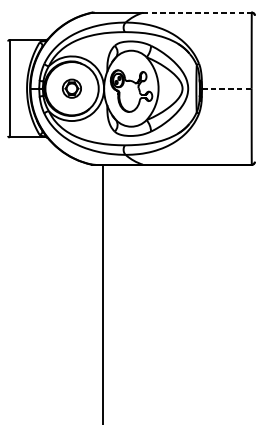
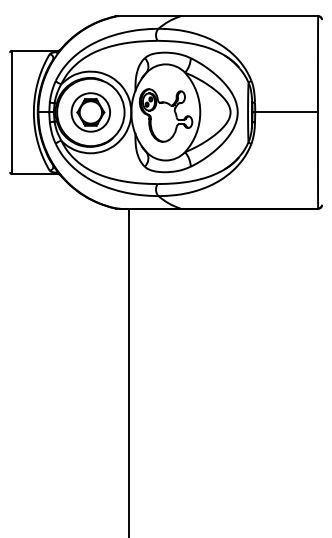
line: (197, 12) -> (249, 16), dashed -> solid
part: (71, 88) -> (90, 112), size x1.67
line: (227, 88) -> (287, 112), dashed -> solid

